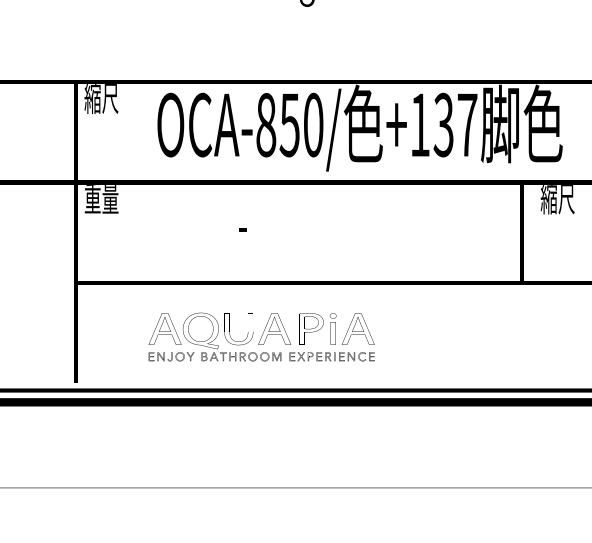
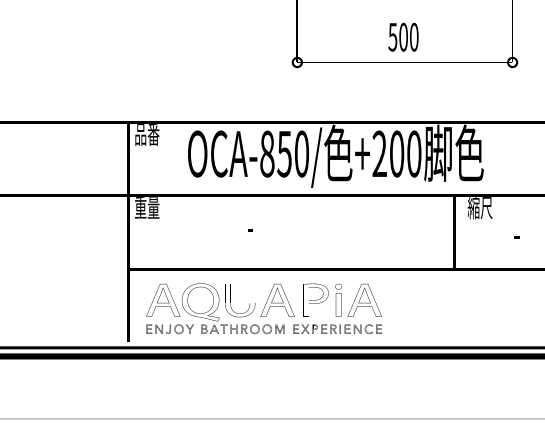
text: (100, 98) -> (146, 134), 縮尺 -> 品番
text: (443, 124) -> (396, 153), +137 -> +200
part: (260, 336) -> (263, 308), size x1.43

